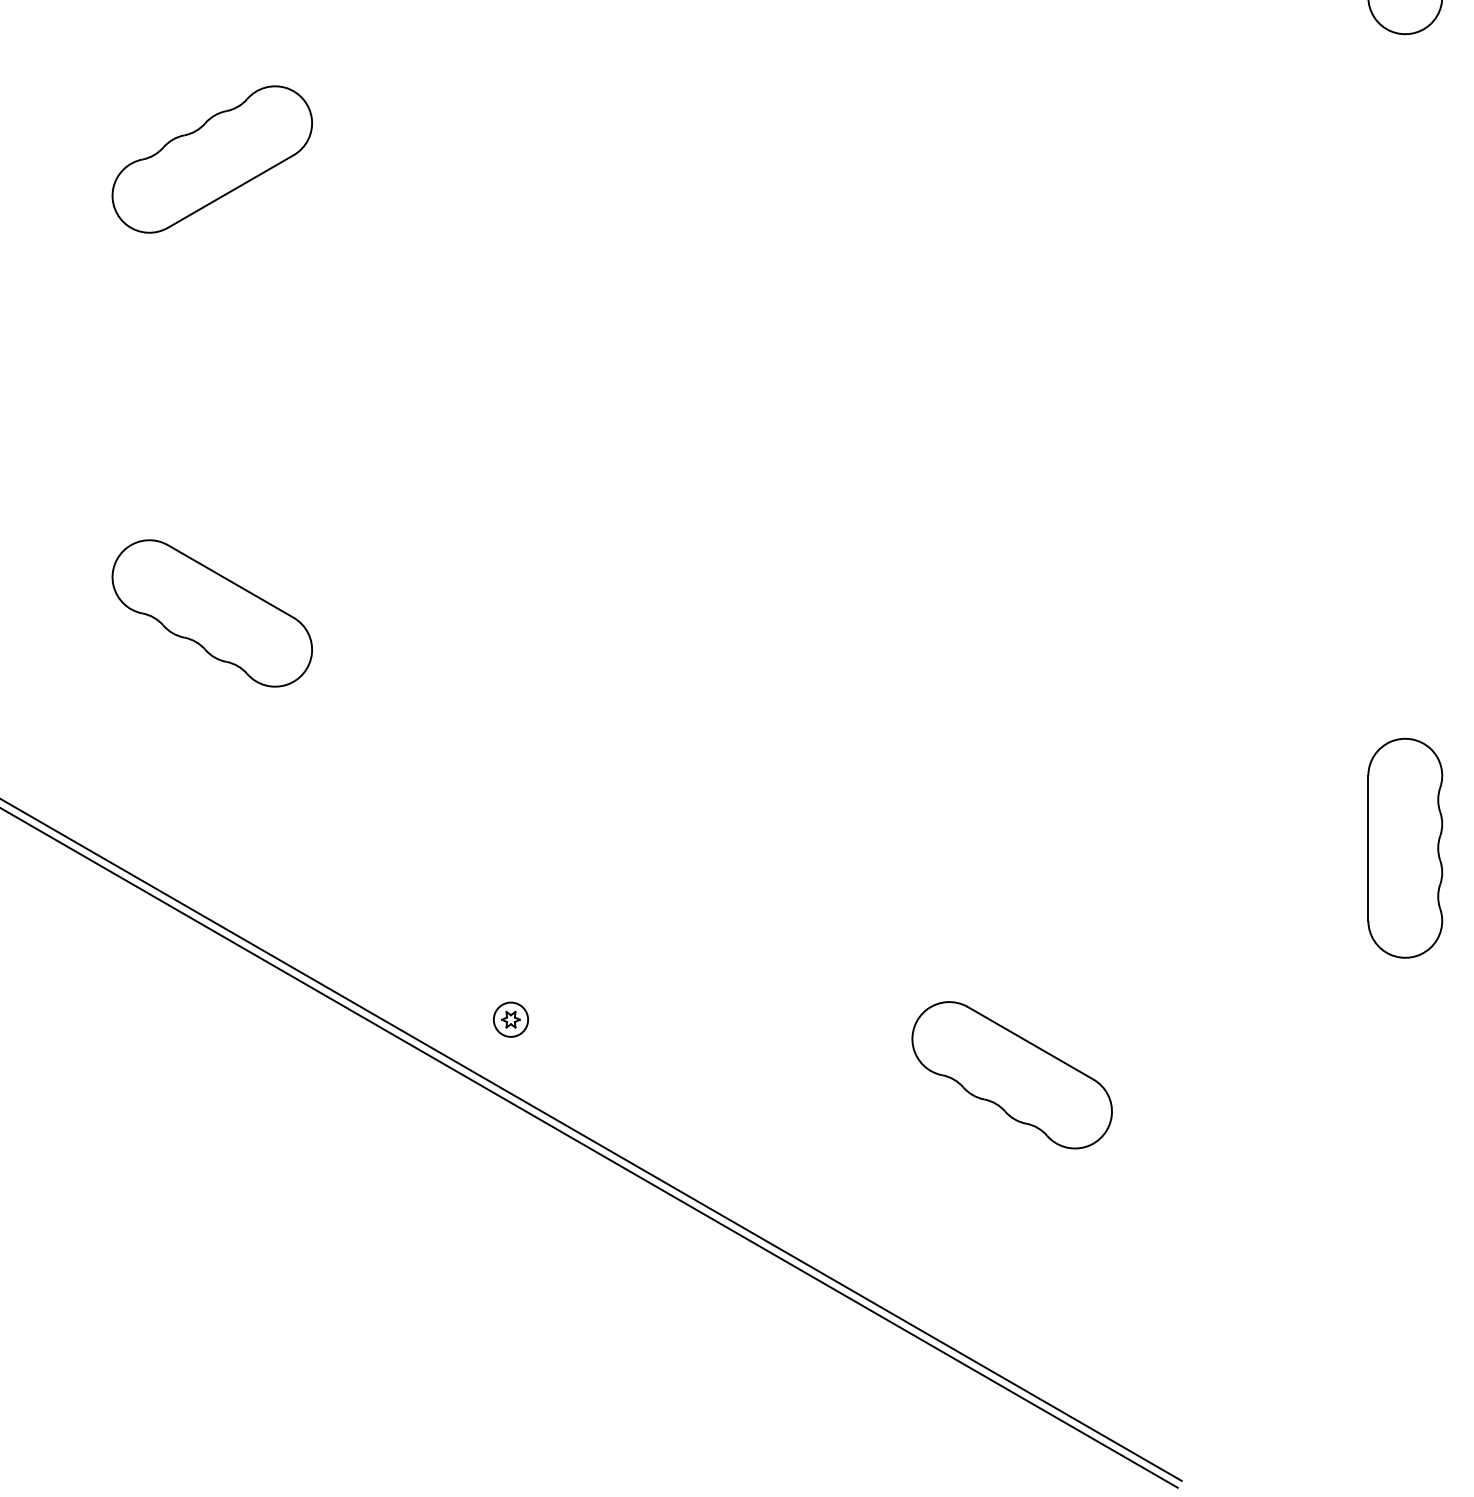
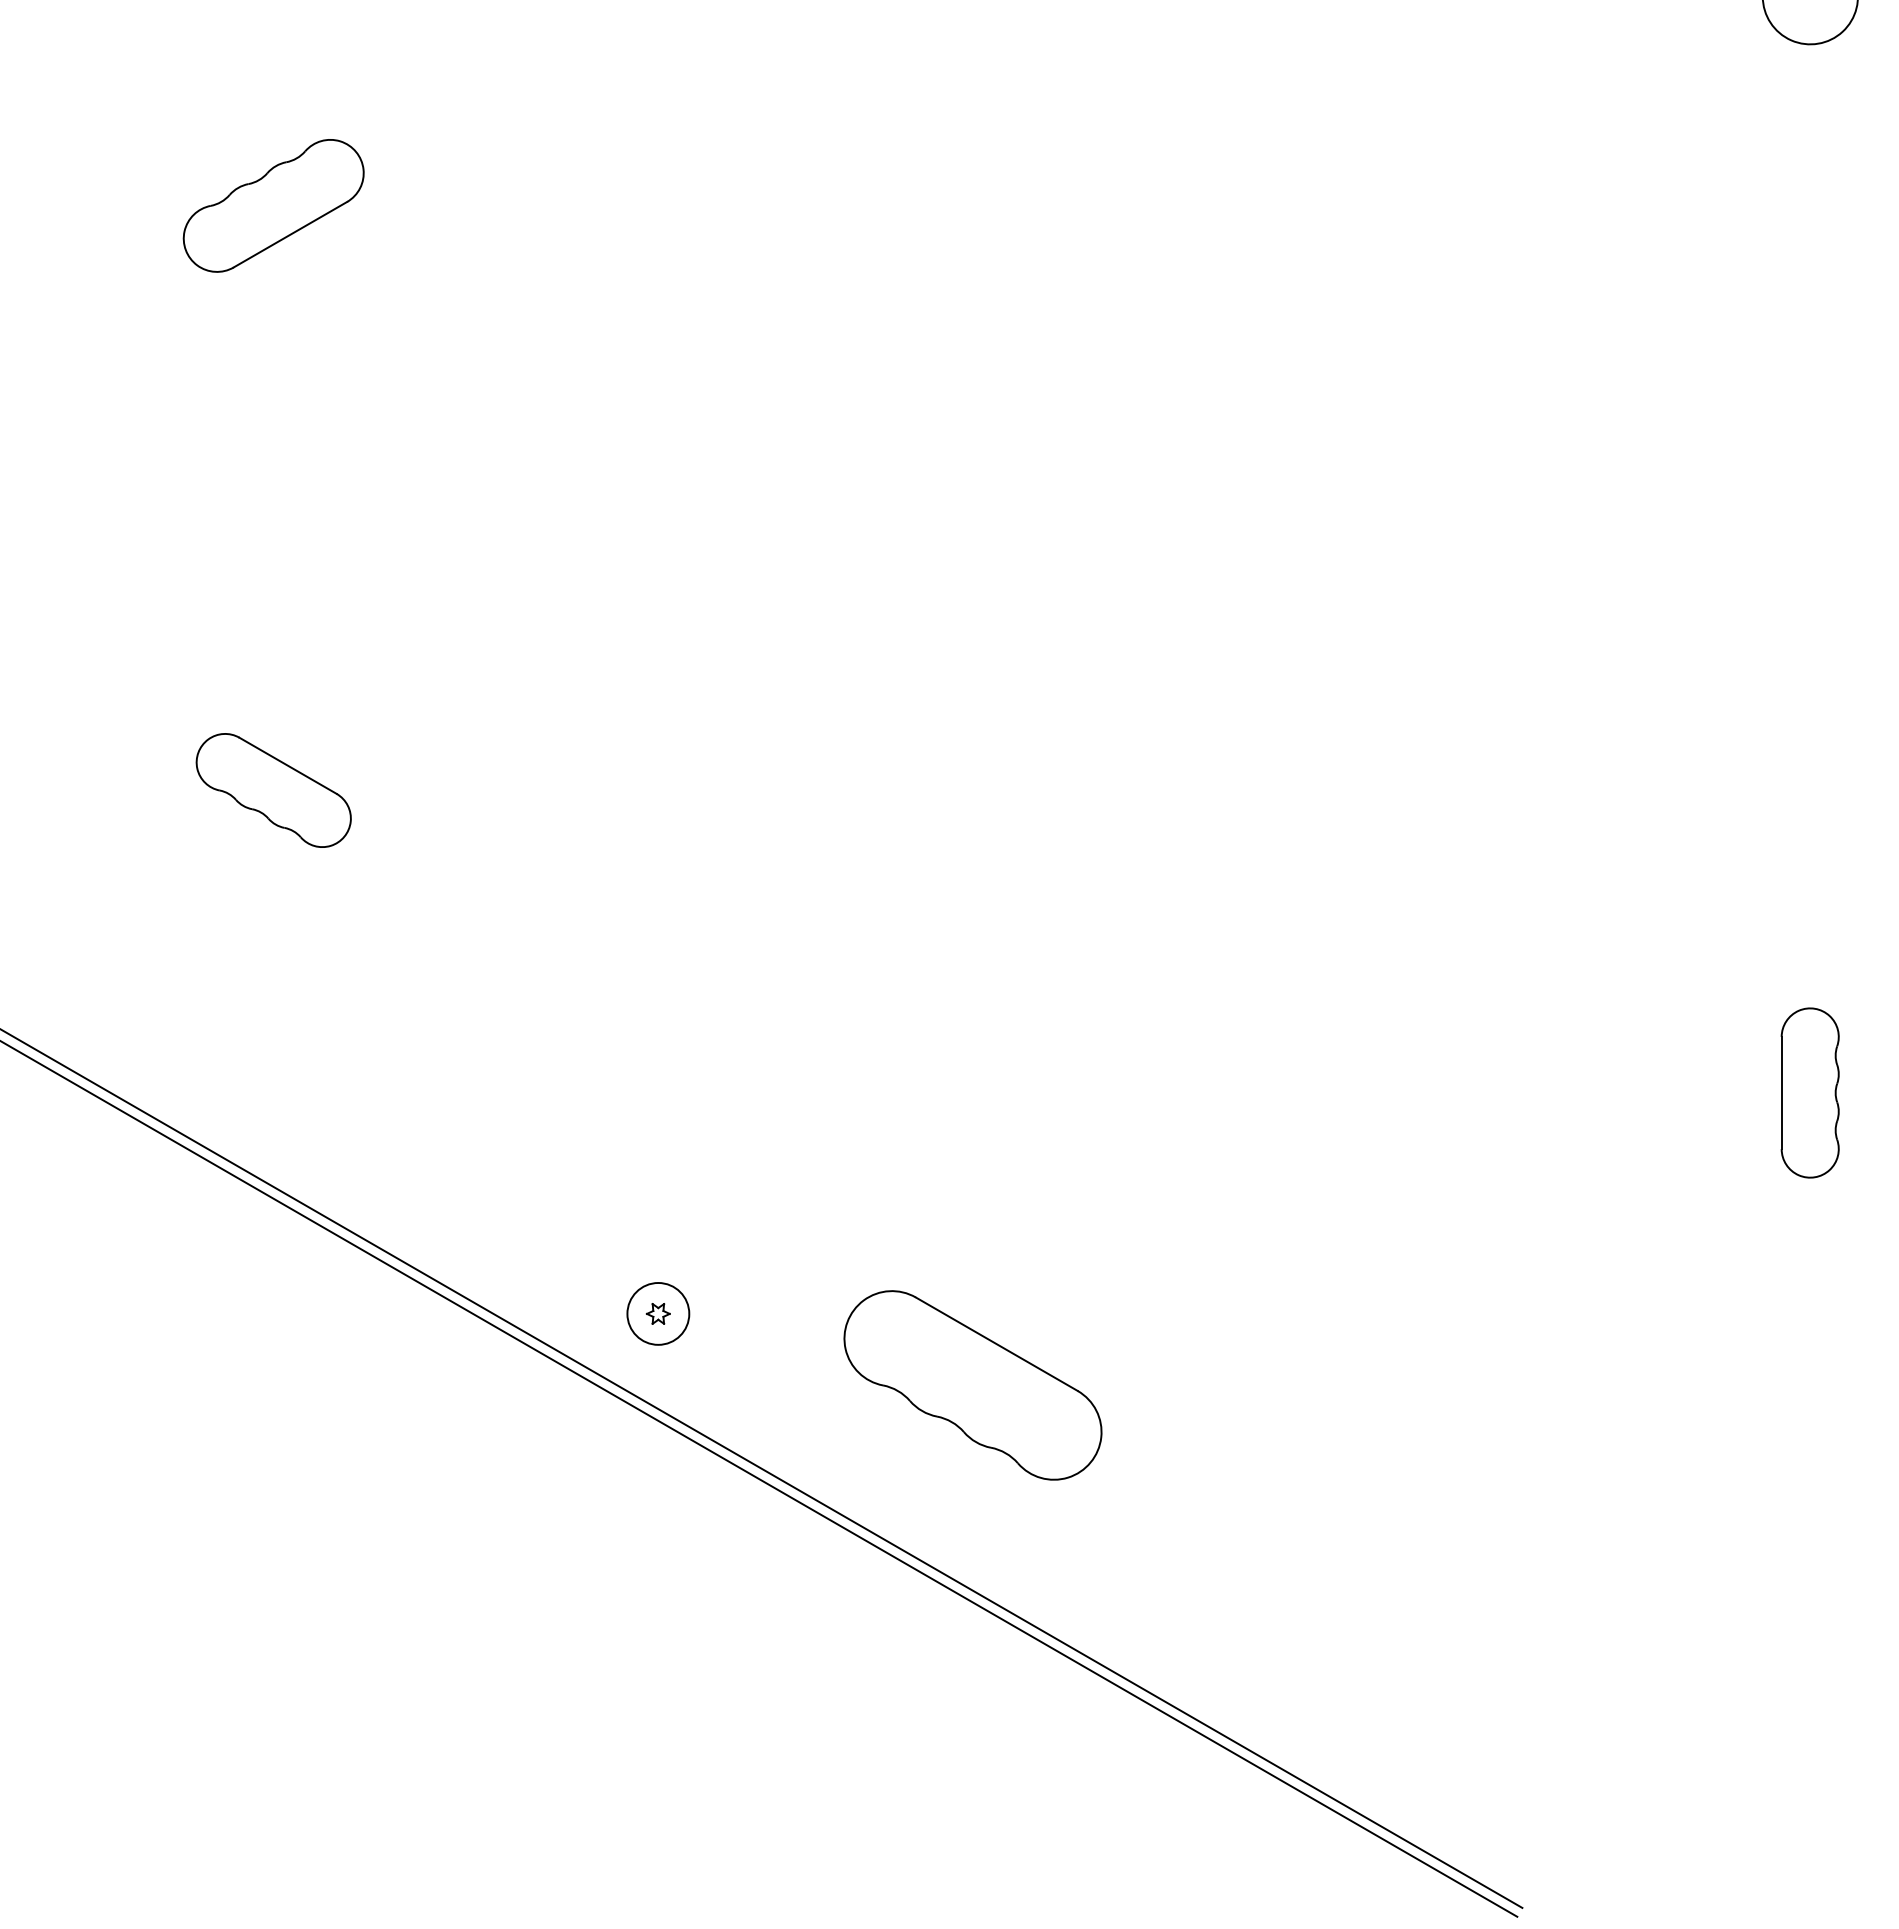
part: (212, 159) -> (273, 205), size x0.7
part: (212, 613) -> (273, 790), size x0.6
part: (1404, 847) -> (1809, 1092), size x0.6
circle: (511, 1019) -> (658, 1313), size x1.4
part: (1011, 1075) -> (972, 1385), moved

